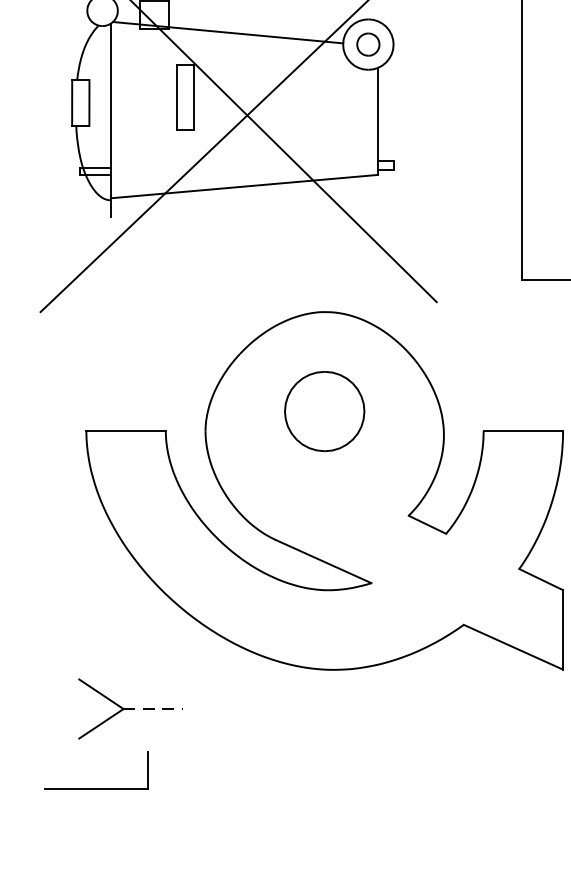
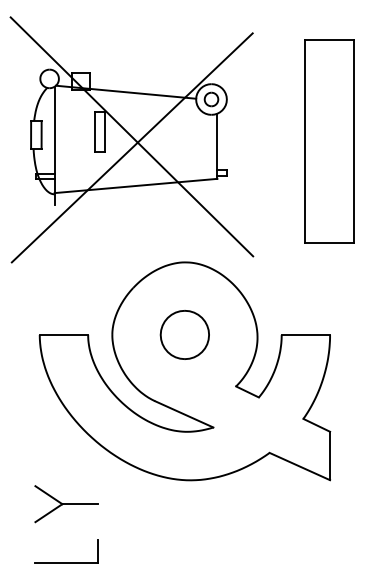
part: (324, 410) -> (184, 334), moved
line: (153, 709) -> (80, 504), dashed -> solid
part: (95, 788) -> (66, 562), moved

